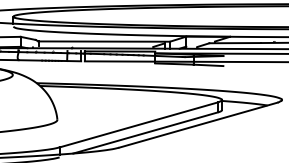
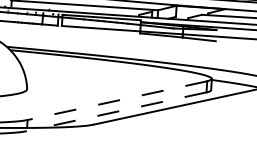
line: (138, 125) -> (117, 101), solid -> dashed
line: (145, 133) -> (124, 110), solid -> dashed

